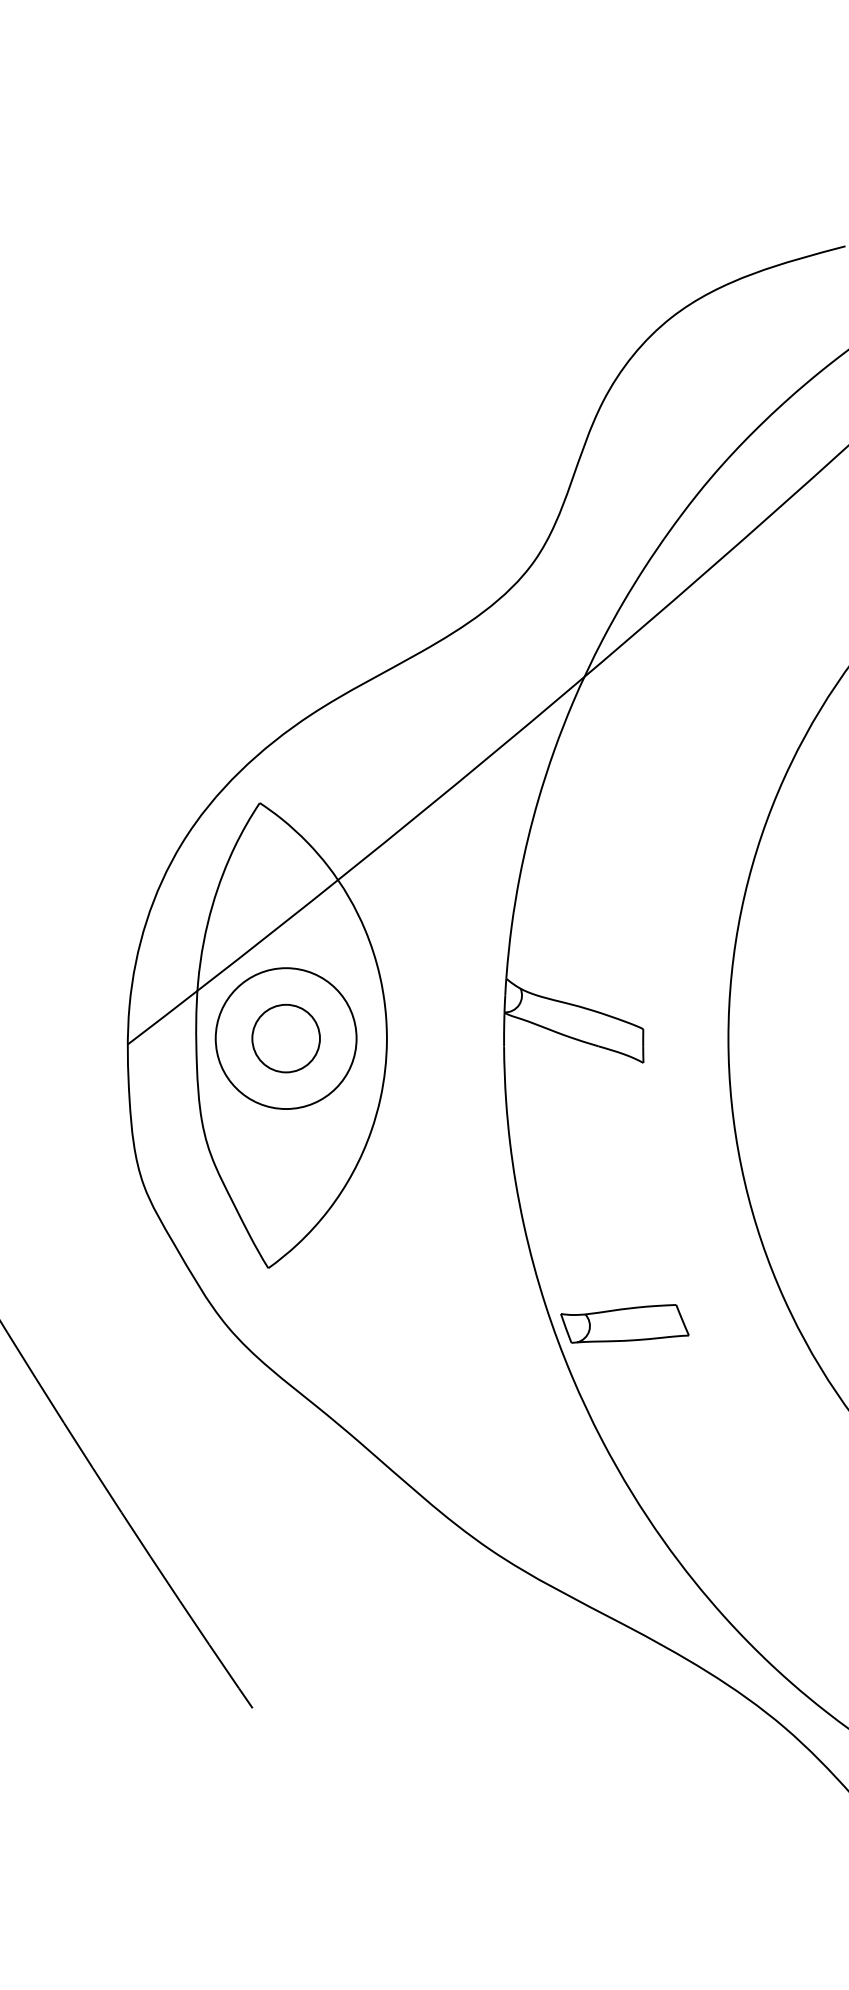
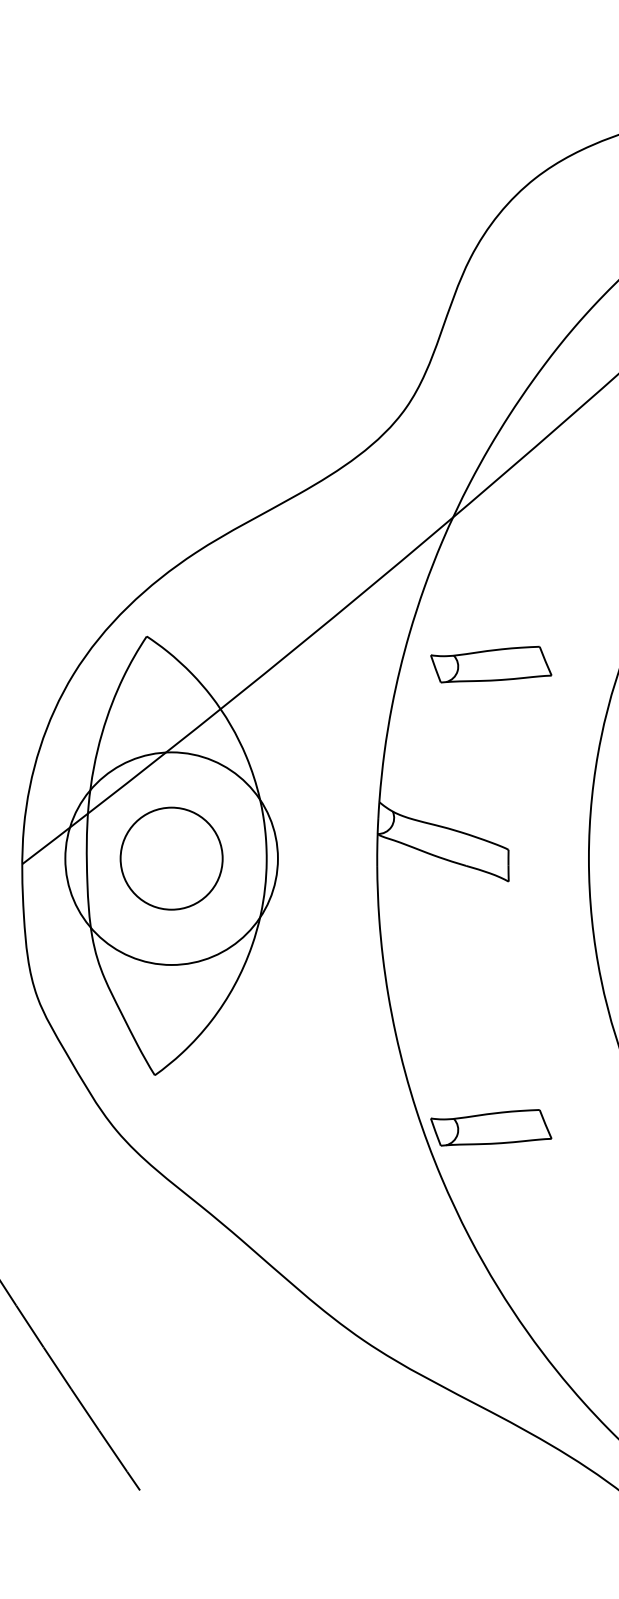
part: (624, 832) -> (490, 664), added
circle: (285, 1038) -> (171, 858), size x1.6
circle: (285, 1038) -> (171, 858), size x1.6

